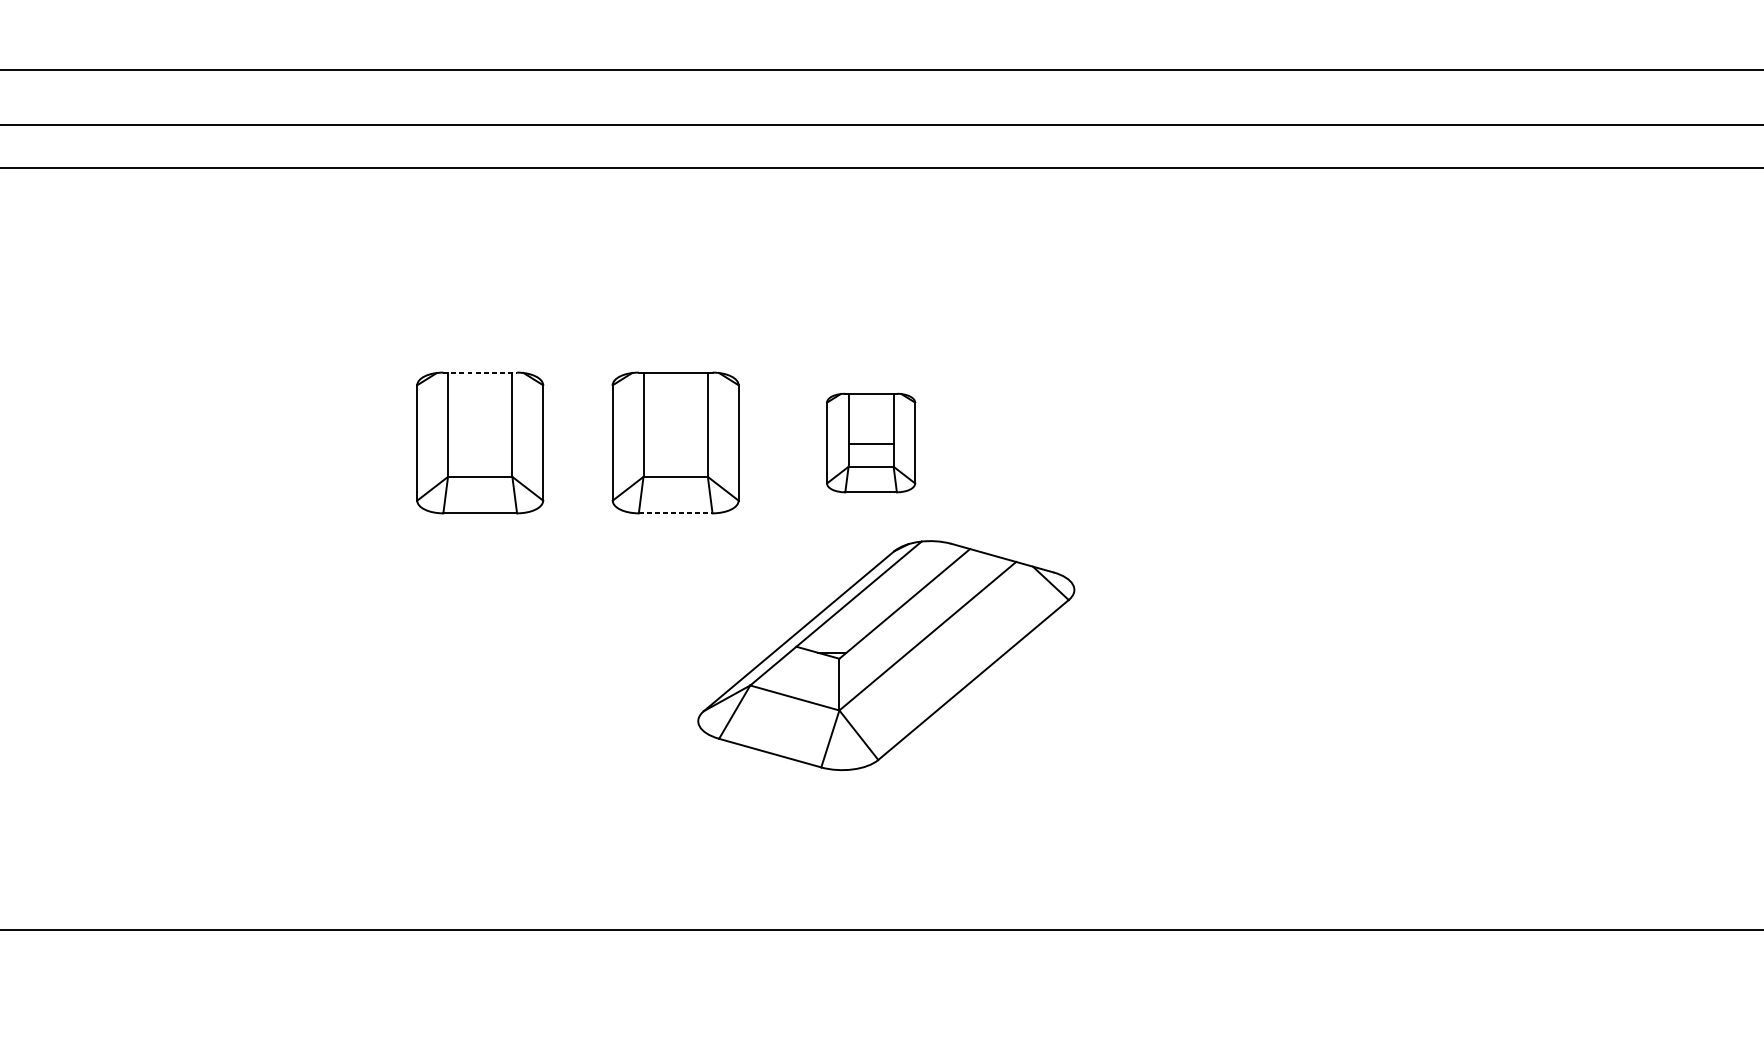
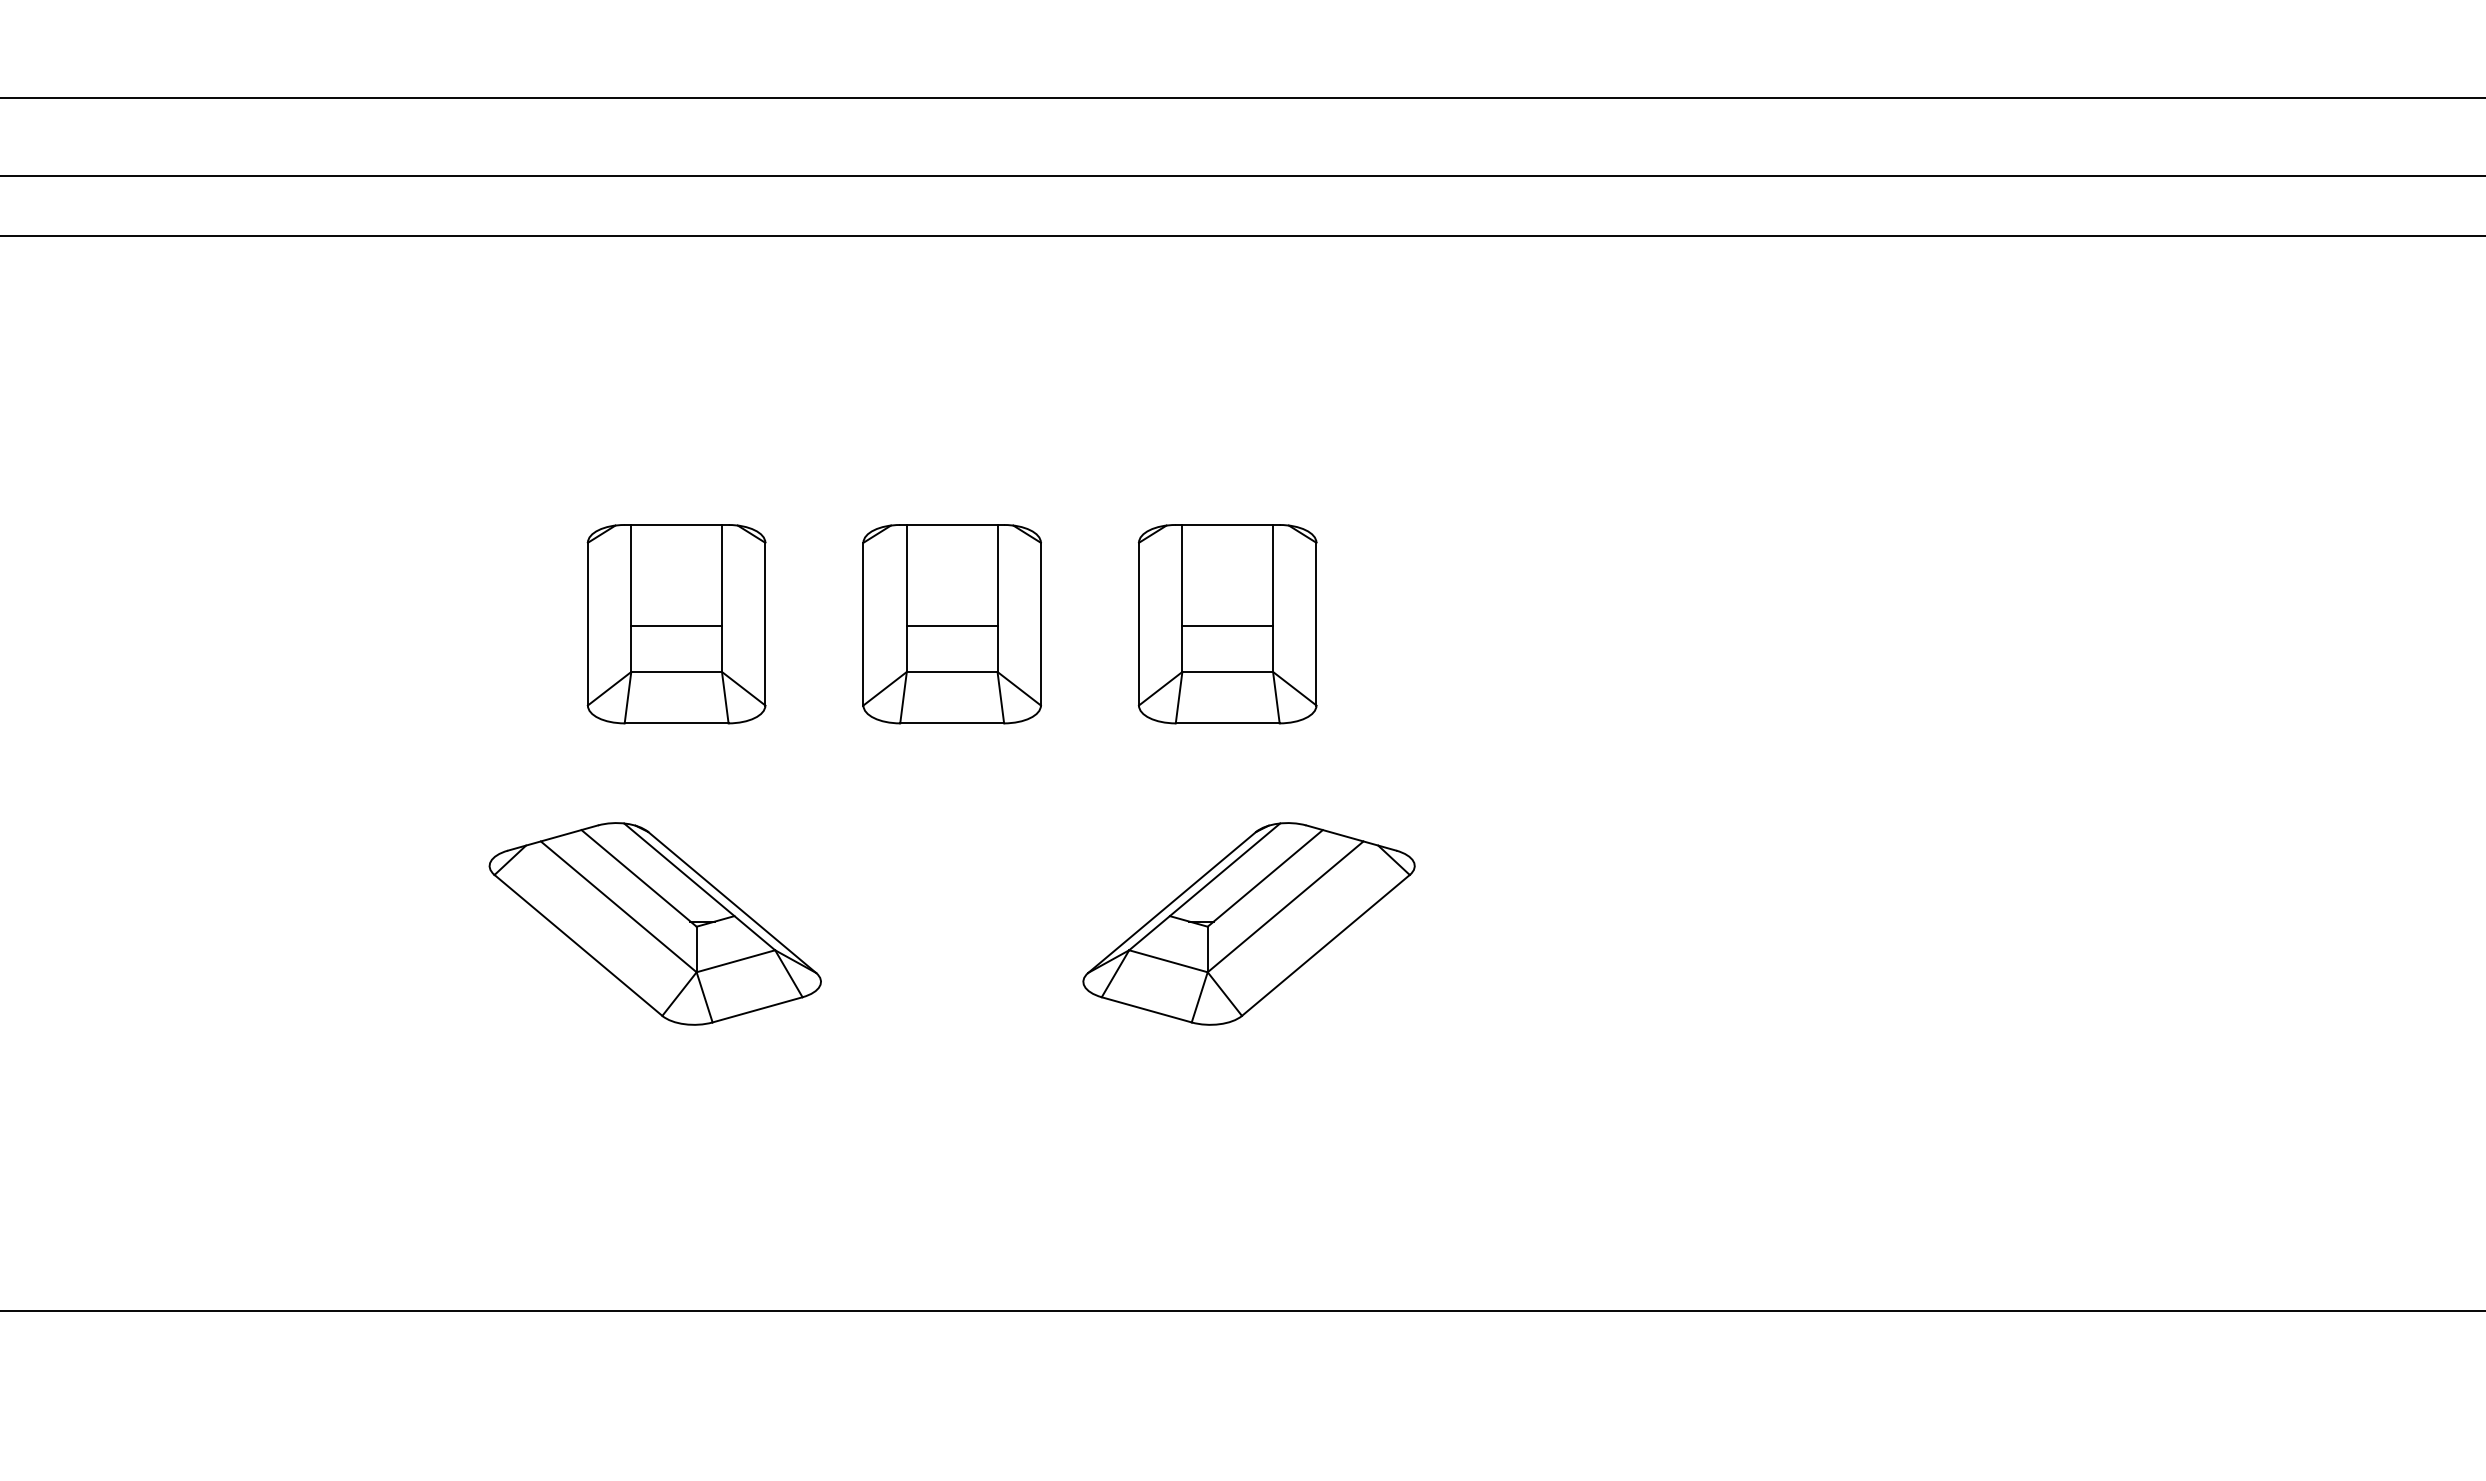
line: (480, 372) -> (676, 524), dashed -> solid
part: (871, 443) -> (1227, 624), size x1.43
line: (480, 444) -> (676, 626), added
line: (675, 444) -> (951, 626), added
line: (675, 513) -> (952, 723), dashed -> solid
part: (464, 655) -> (654, 923), added
part: (885, 655) -> (1248, 923), size x0.62

